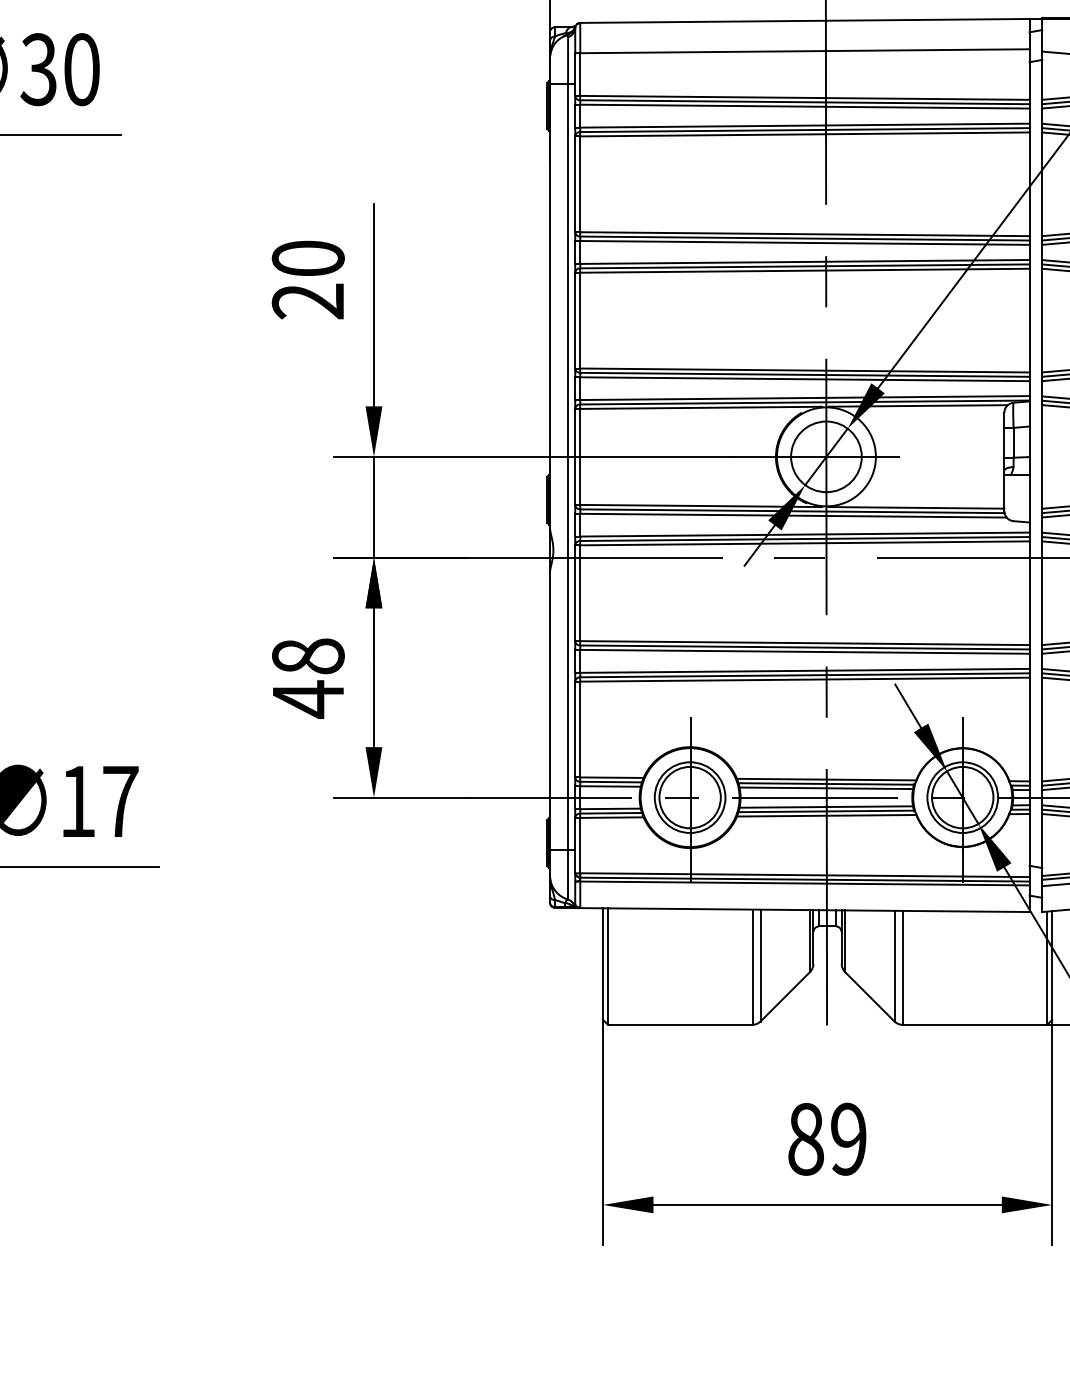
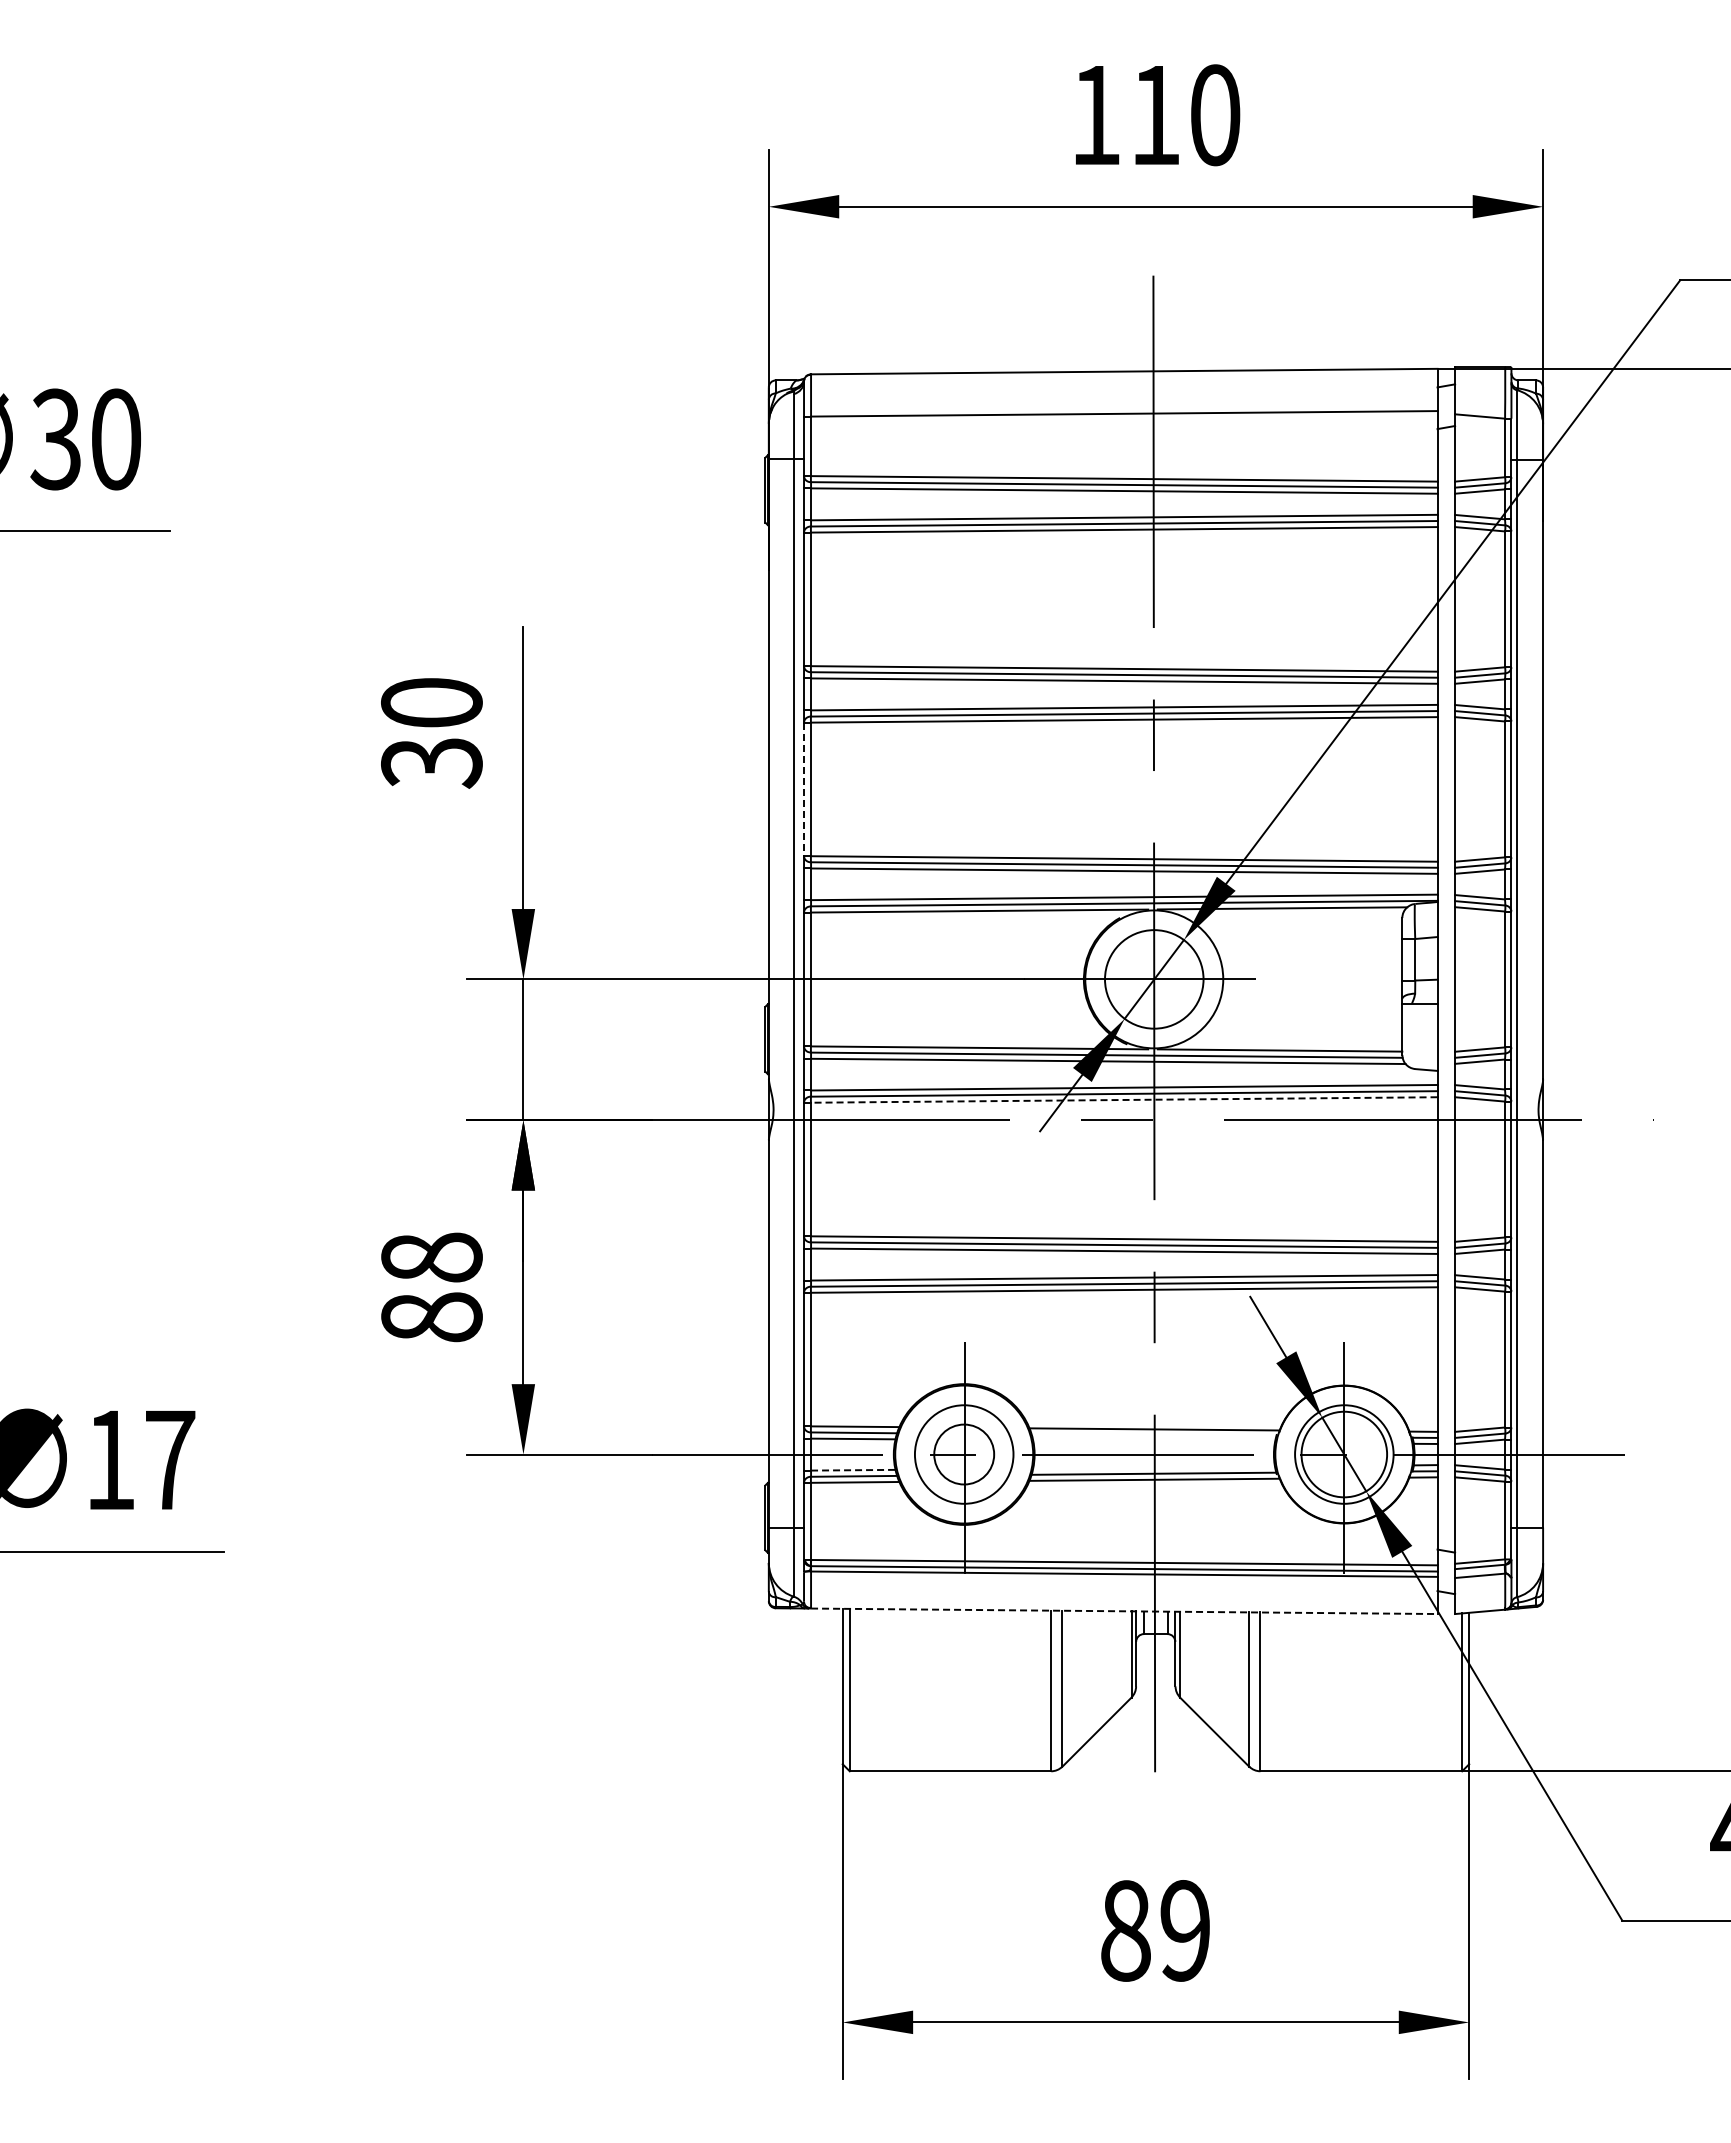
text: (308, 302) -> (431, 763), 20 -> 30
line: (575, 320) -> (804, 789), solid -> dashed
line: (804, 543) -> (1123, 1099), solid -> dashed
text: (308, 699) -> (431, 1317), 48 -> 88
line: (825, 783) -> (1153, 1435), removed
line: (825, 788) -> (1153, 1441), removed
circle: (690, 797) -> (964, 1454), size x0.7
line: (825, 806) -> (1153, 1467), removed
line: (610, 809) -> (853, 1470), solid -> dashed
line: (805, 910) -> (1124, 1611), solid -> dashed

